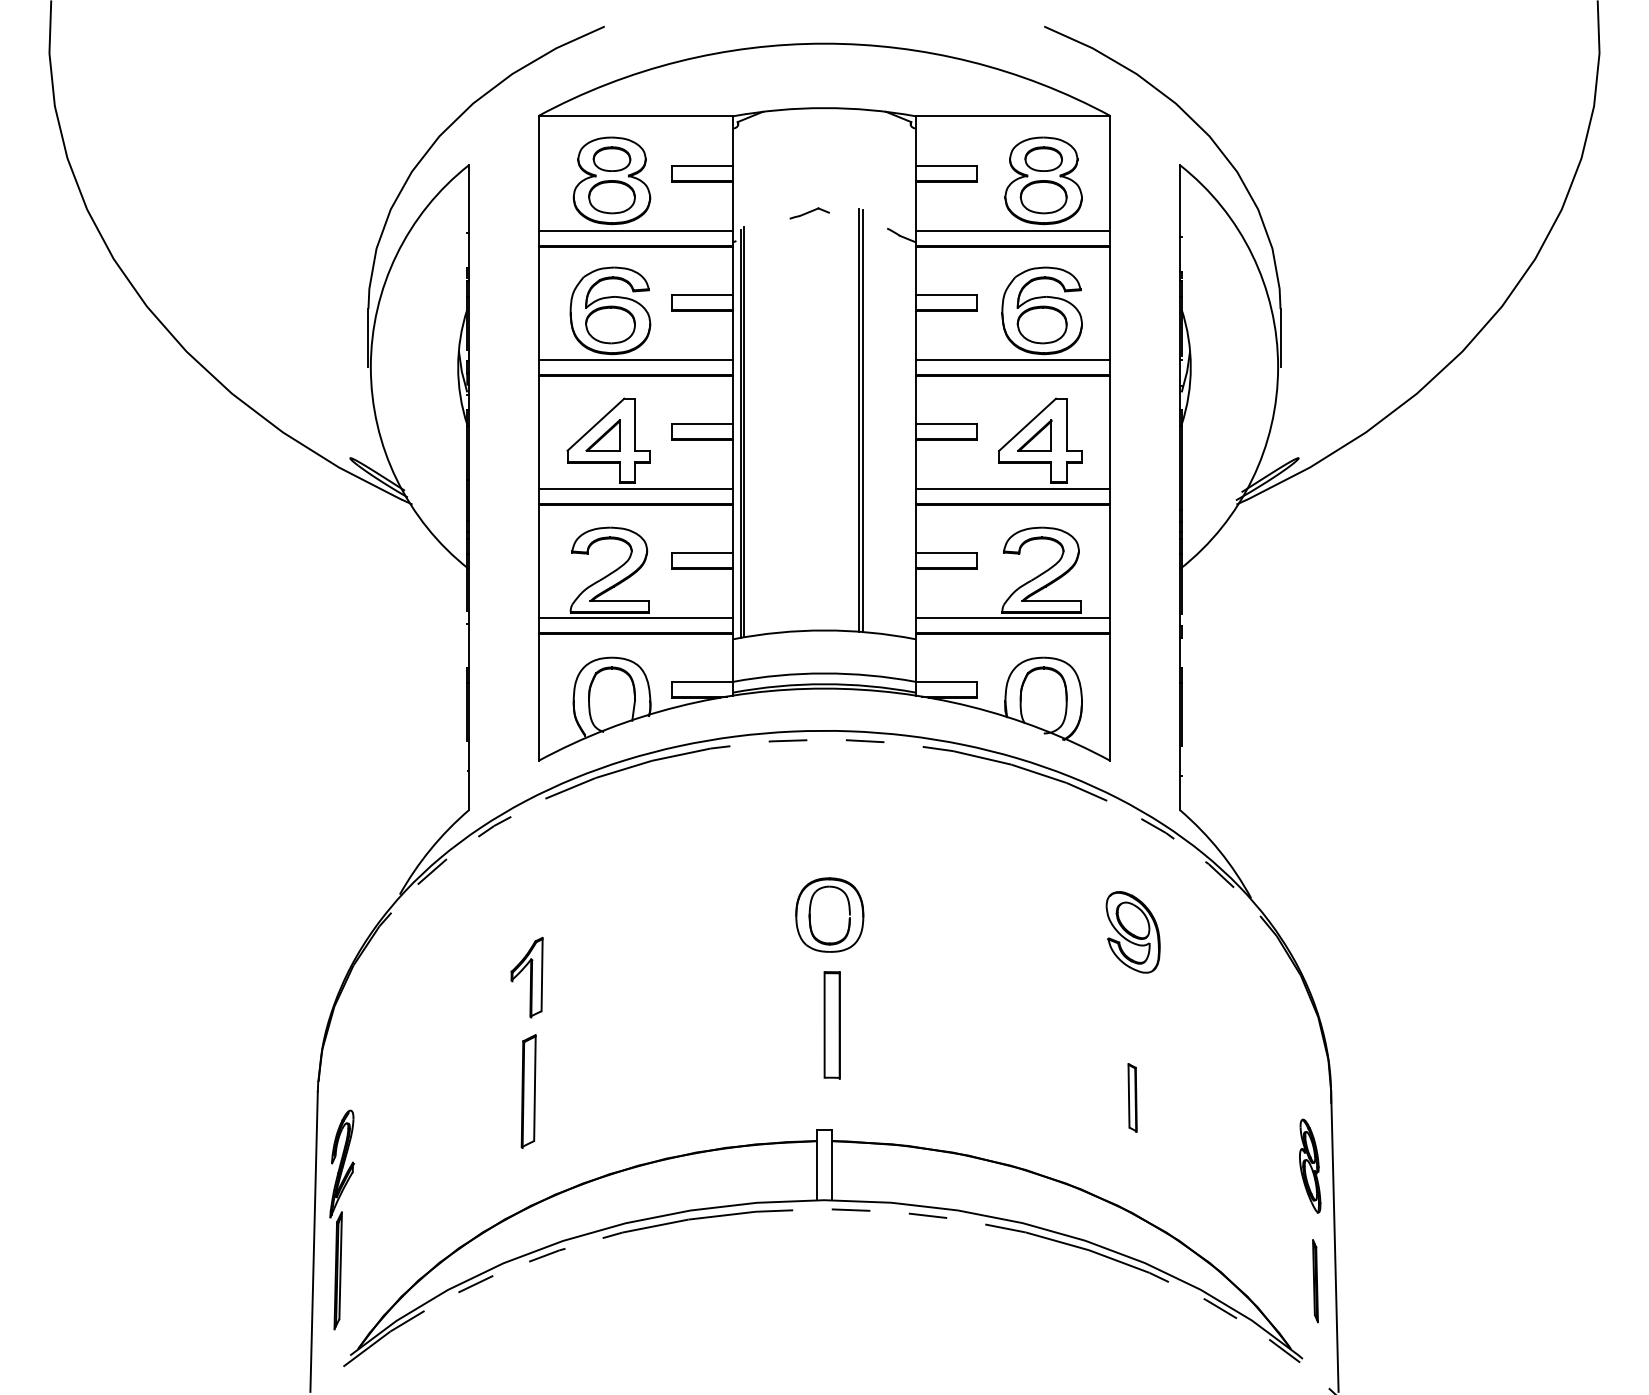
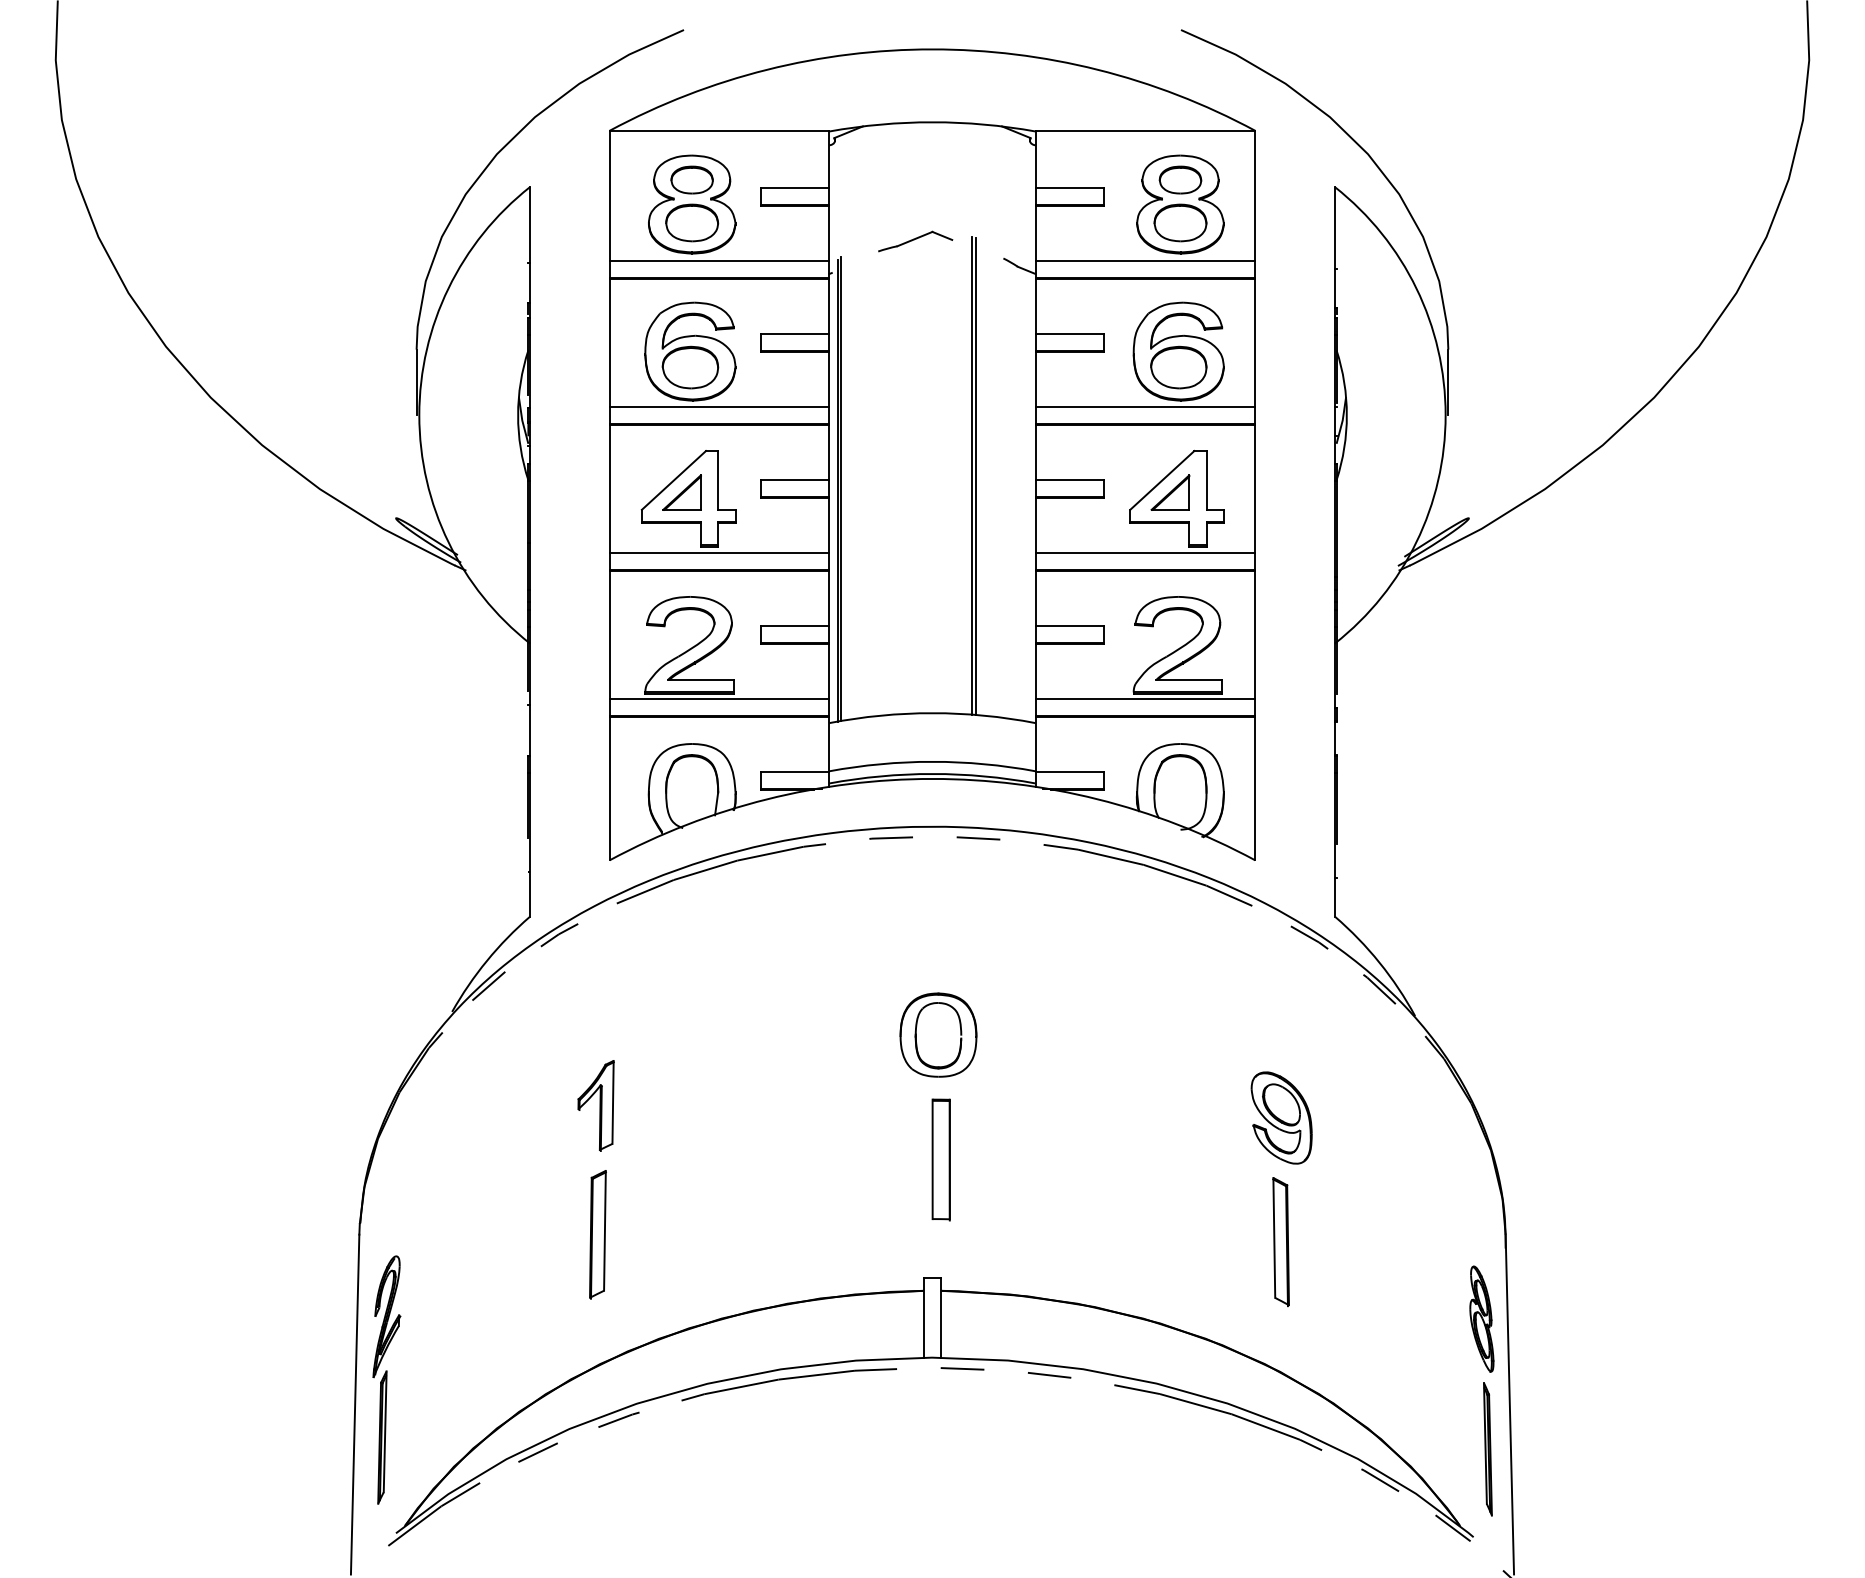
part: (809, 213) -> (915, 241), size x1.67
part: (1132, 932) -> (1280, 1118), moved
part: (1132, 1097) -> (1280, 1241), size x1.67
part: (1315, 1280) -> (1487, 1448), size x1.43

